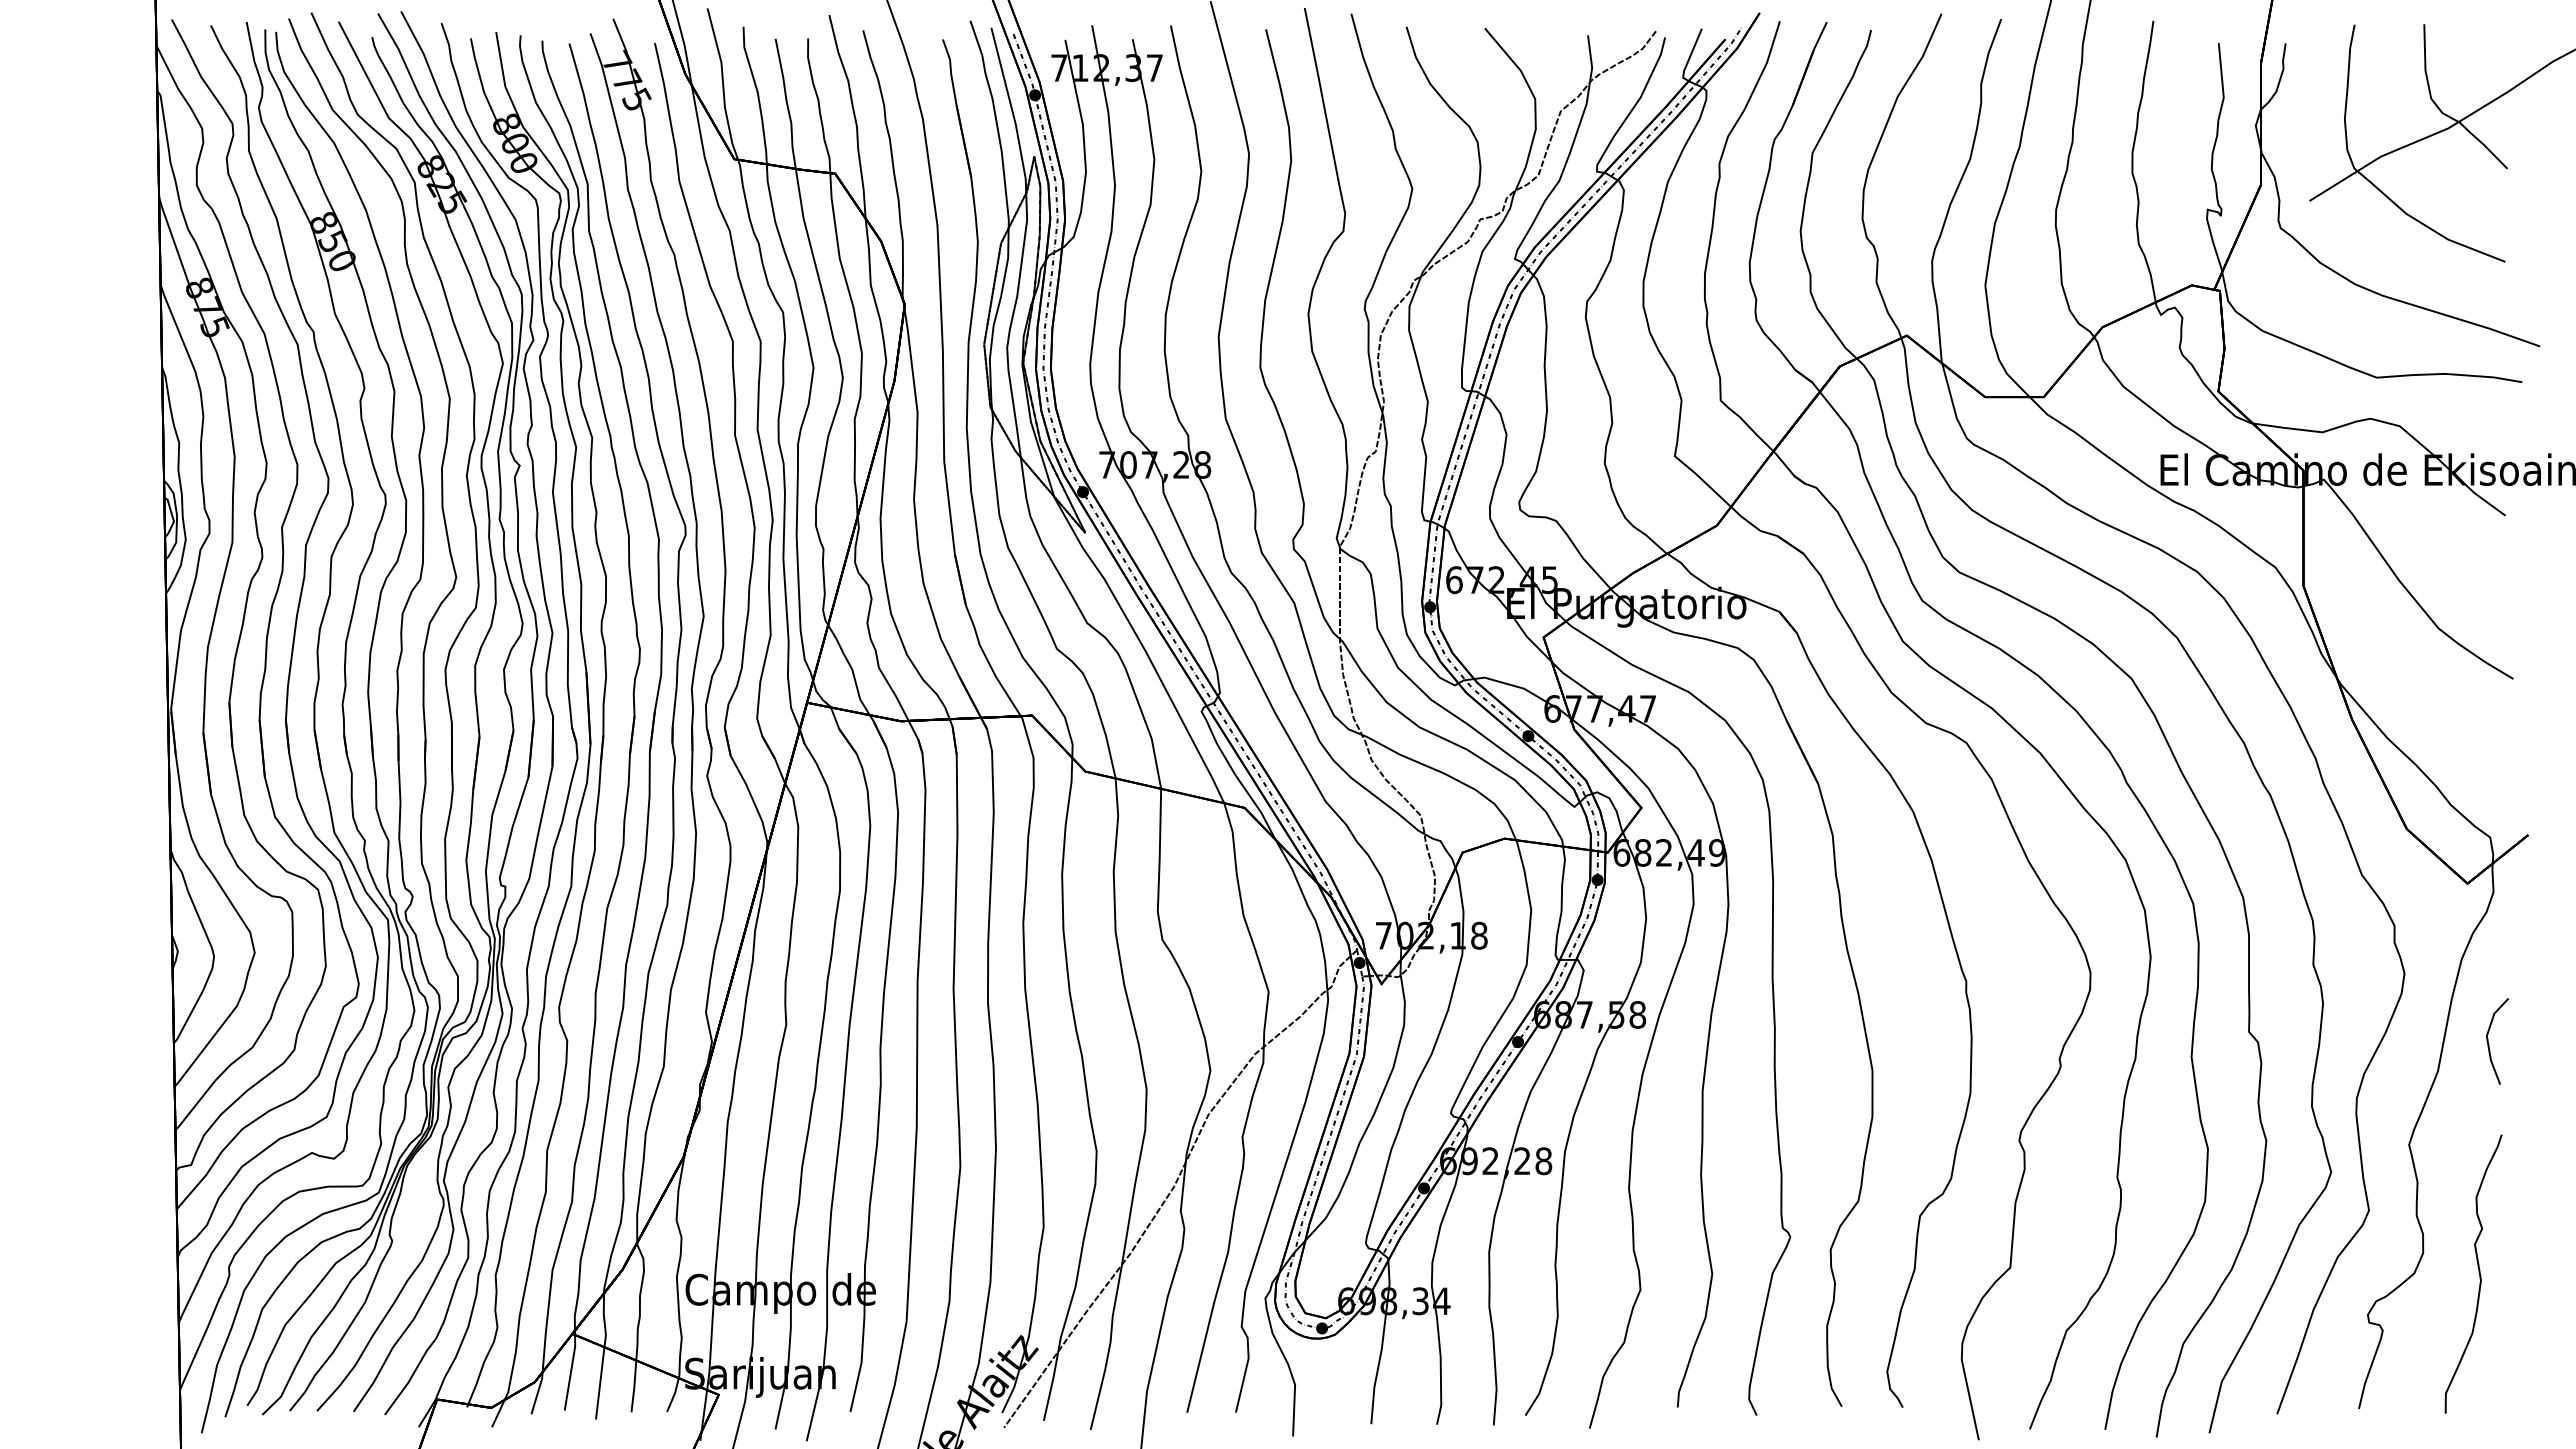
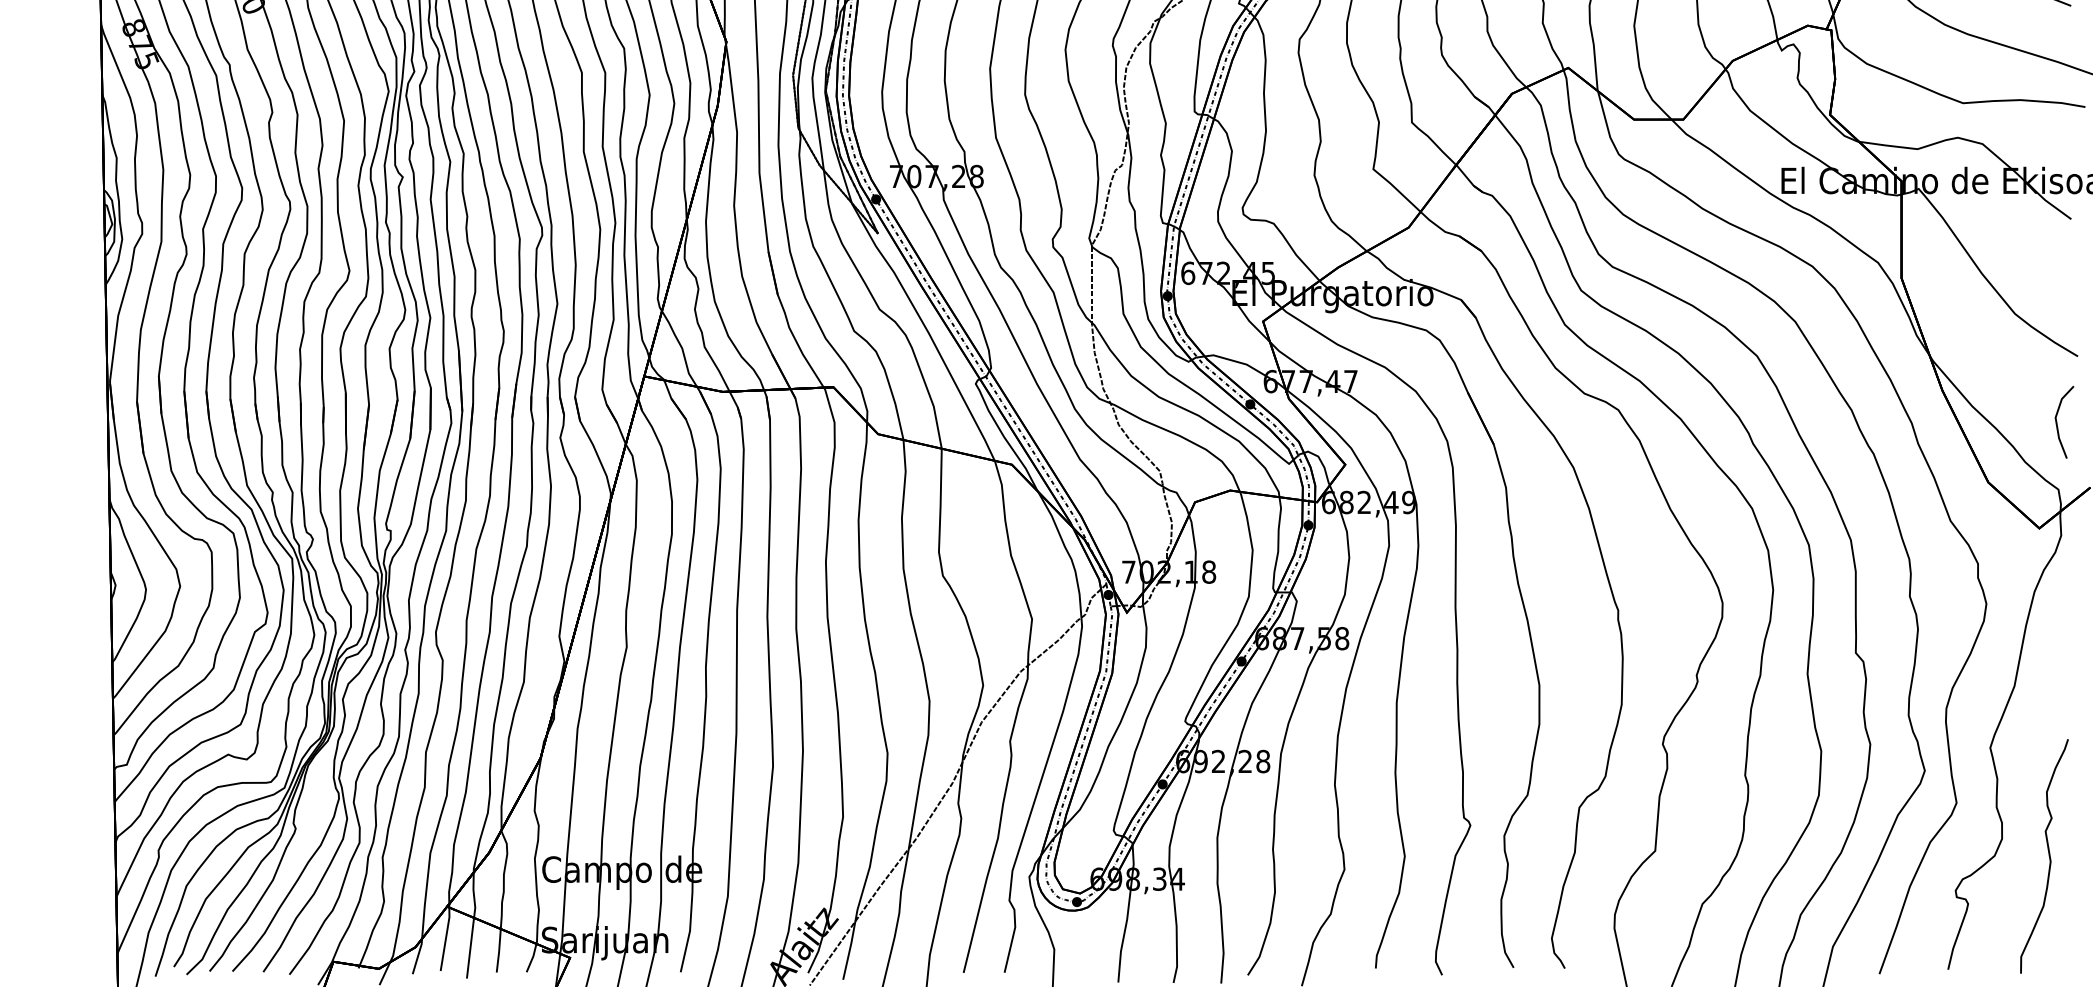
line: (2489, 1044) -> (2057, 424), moved

